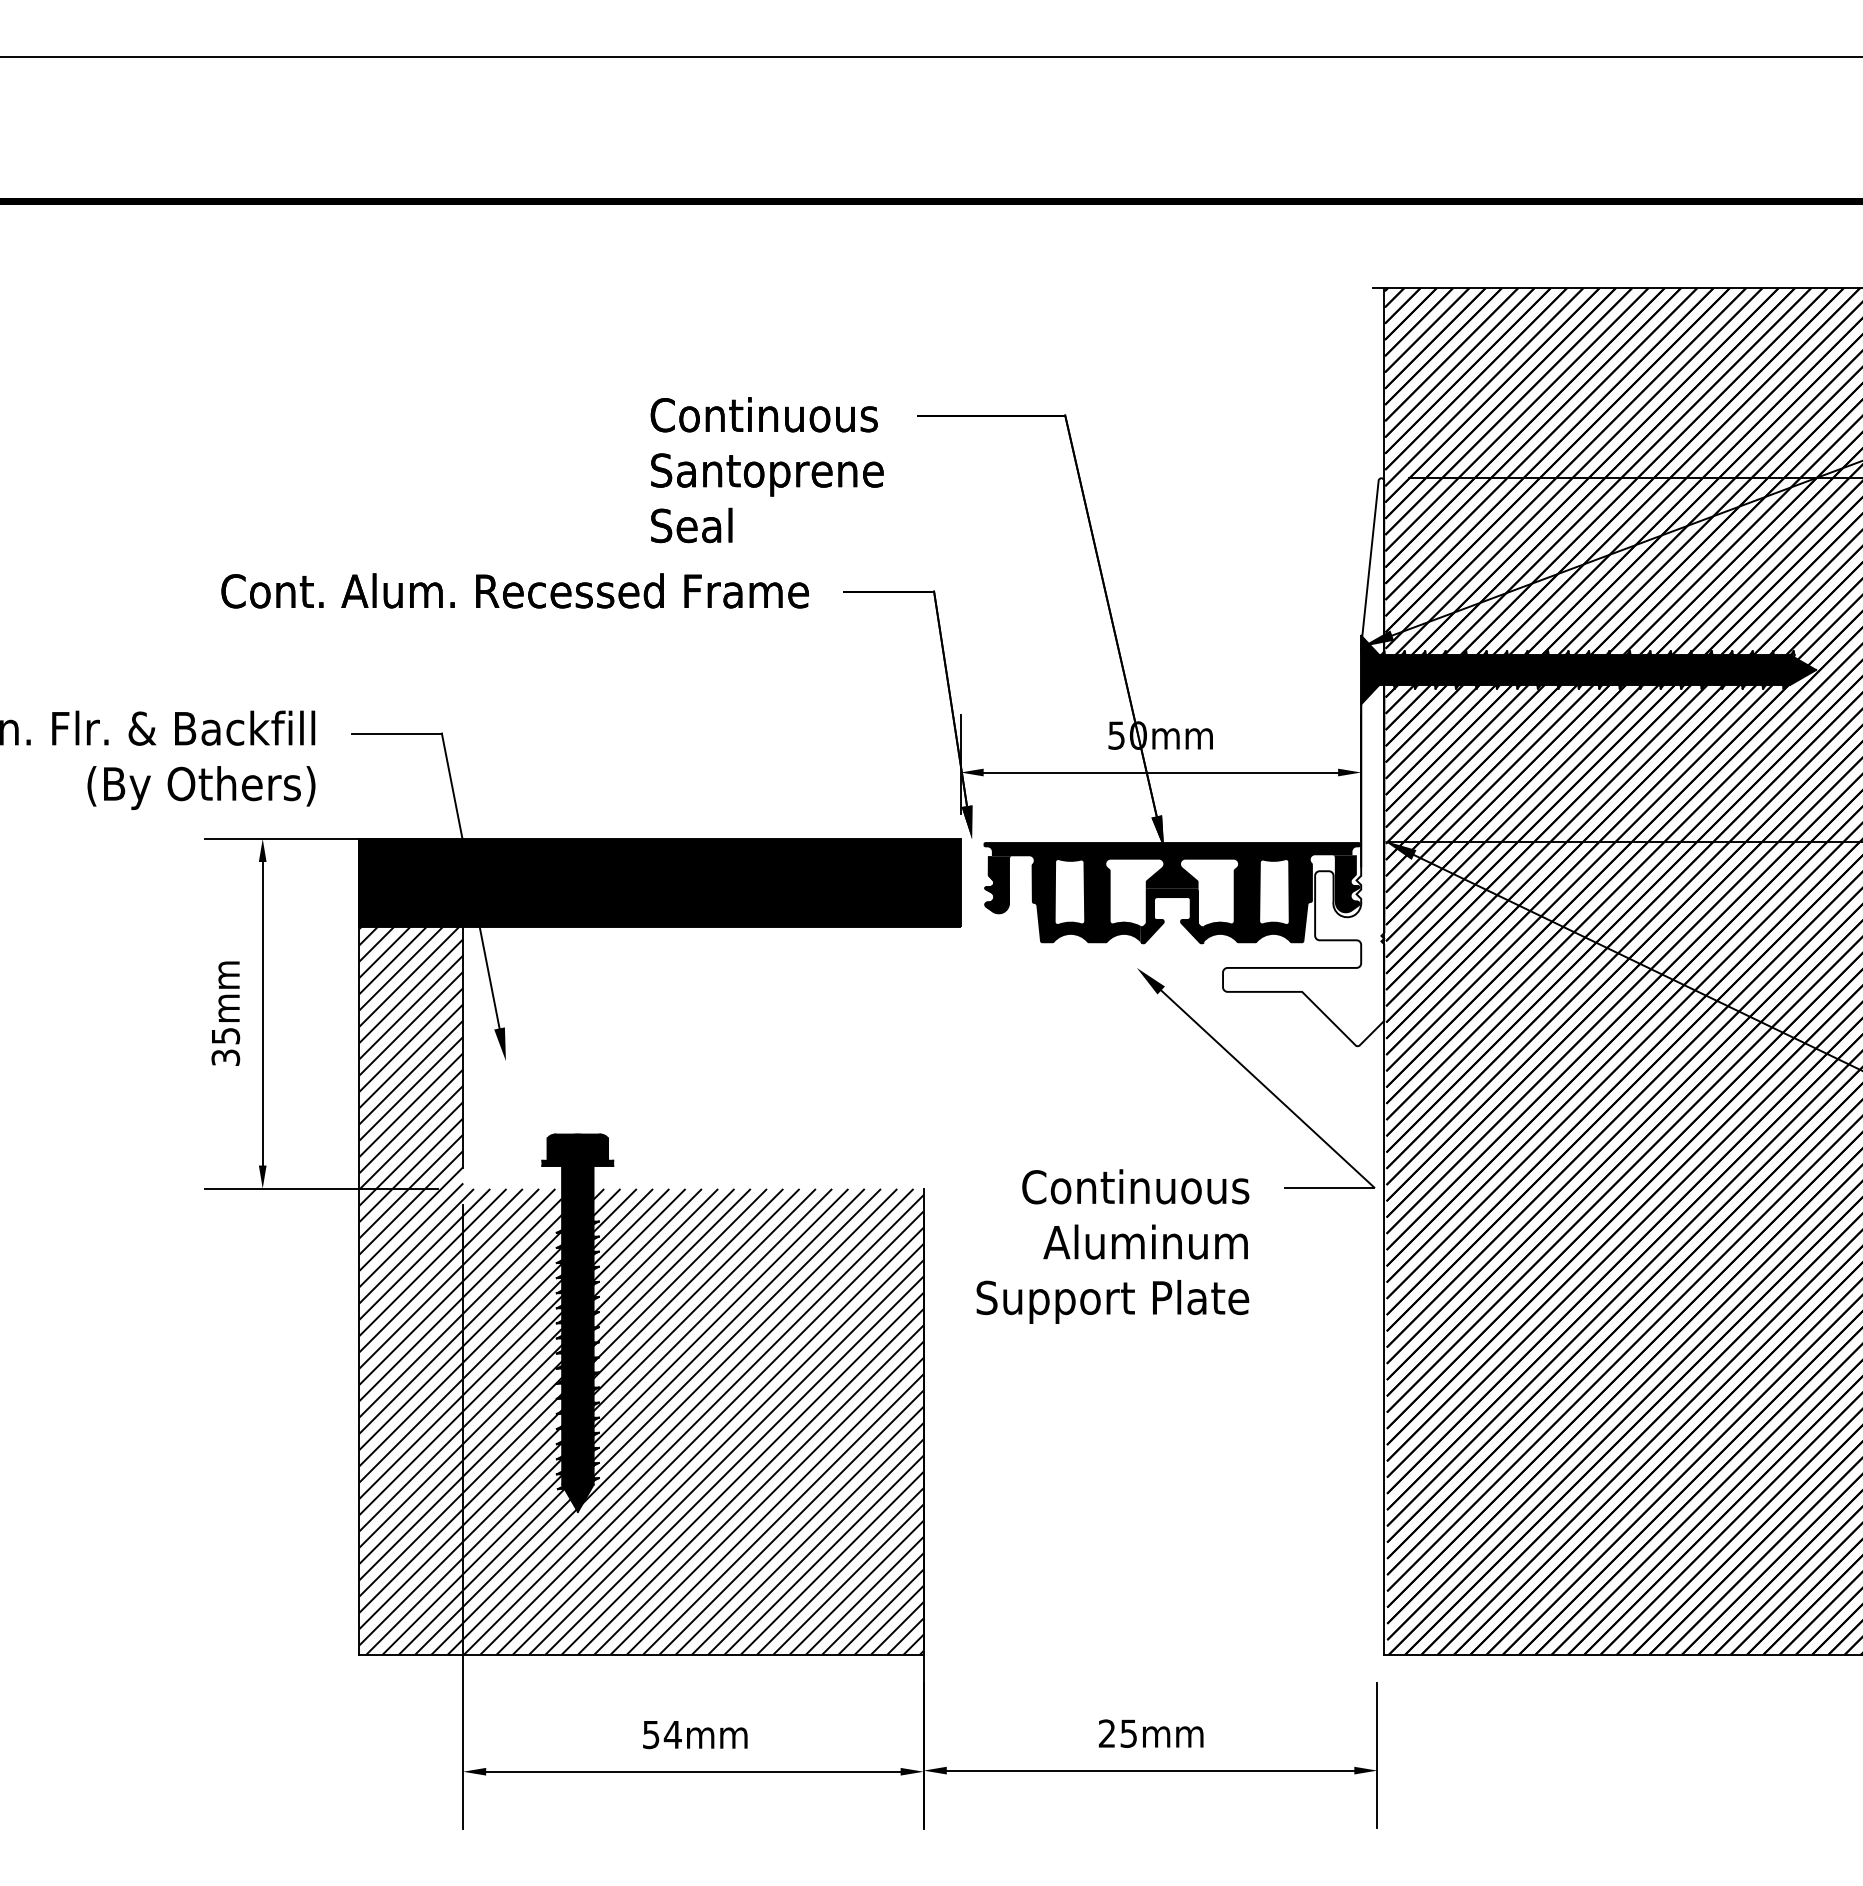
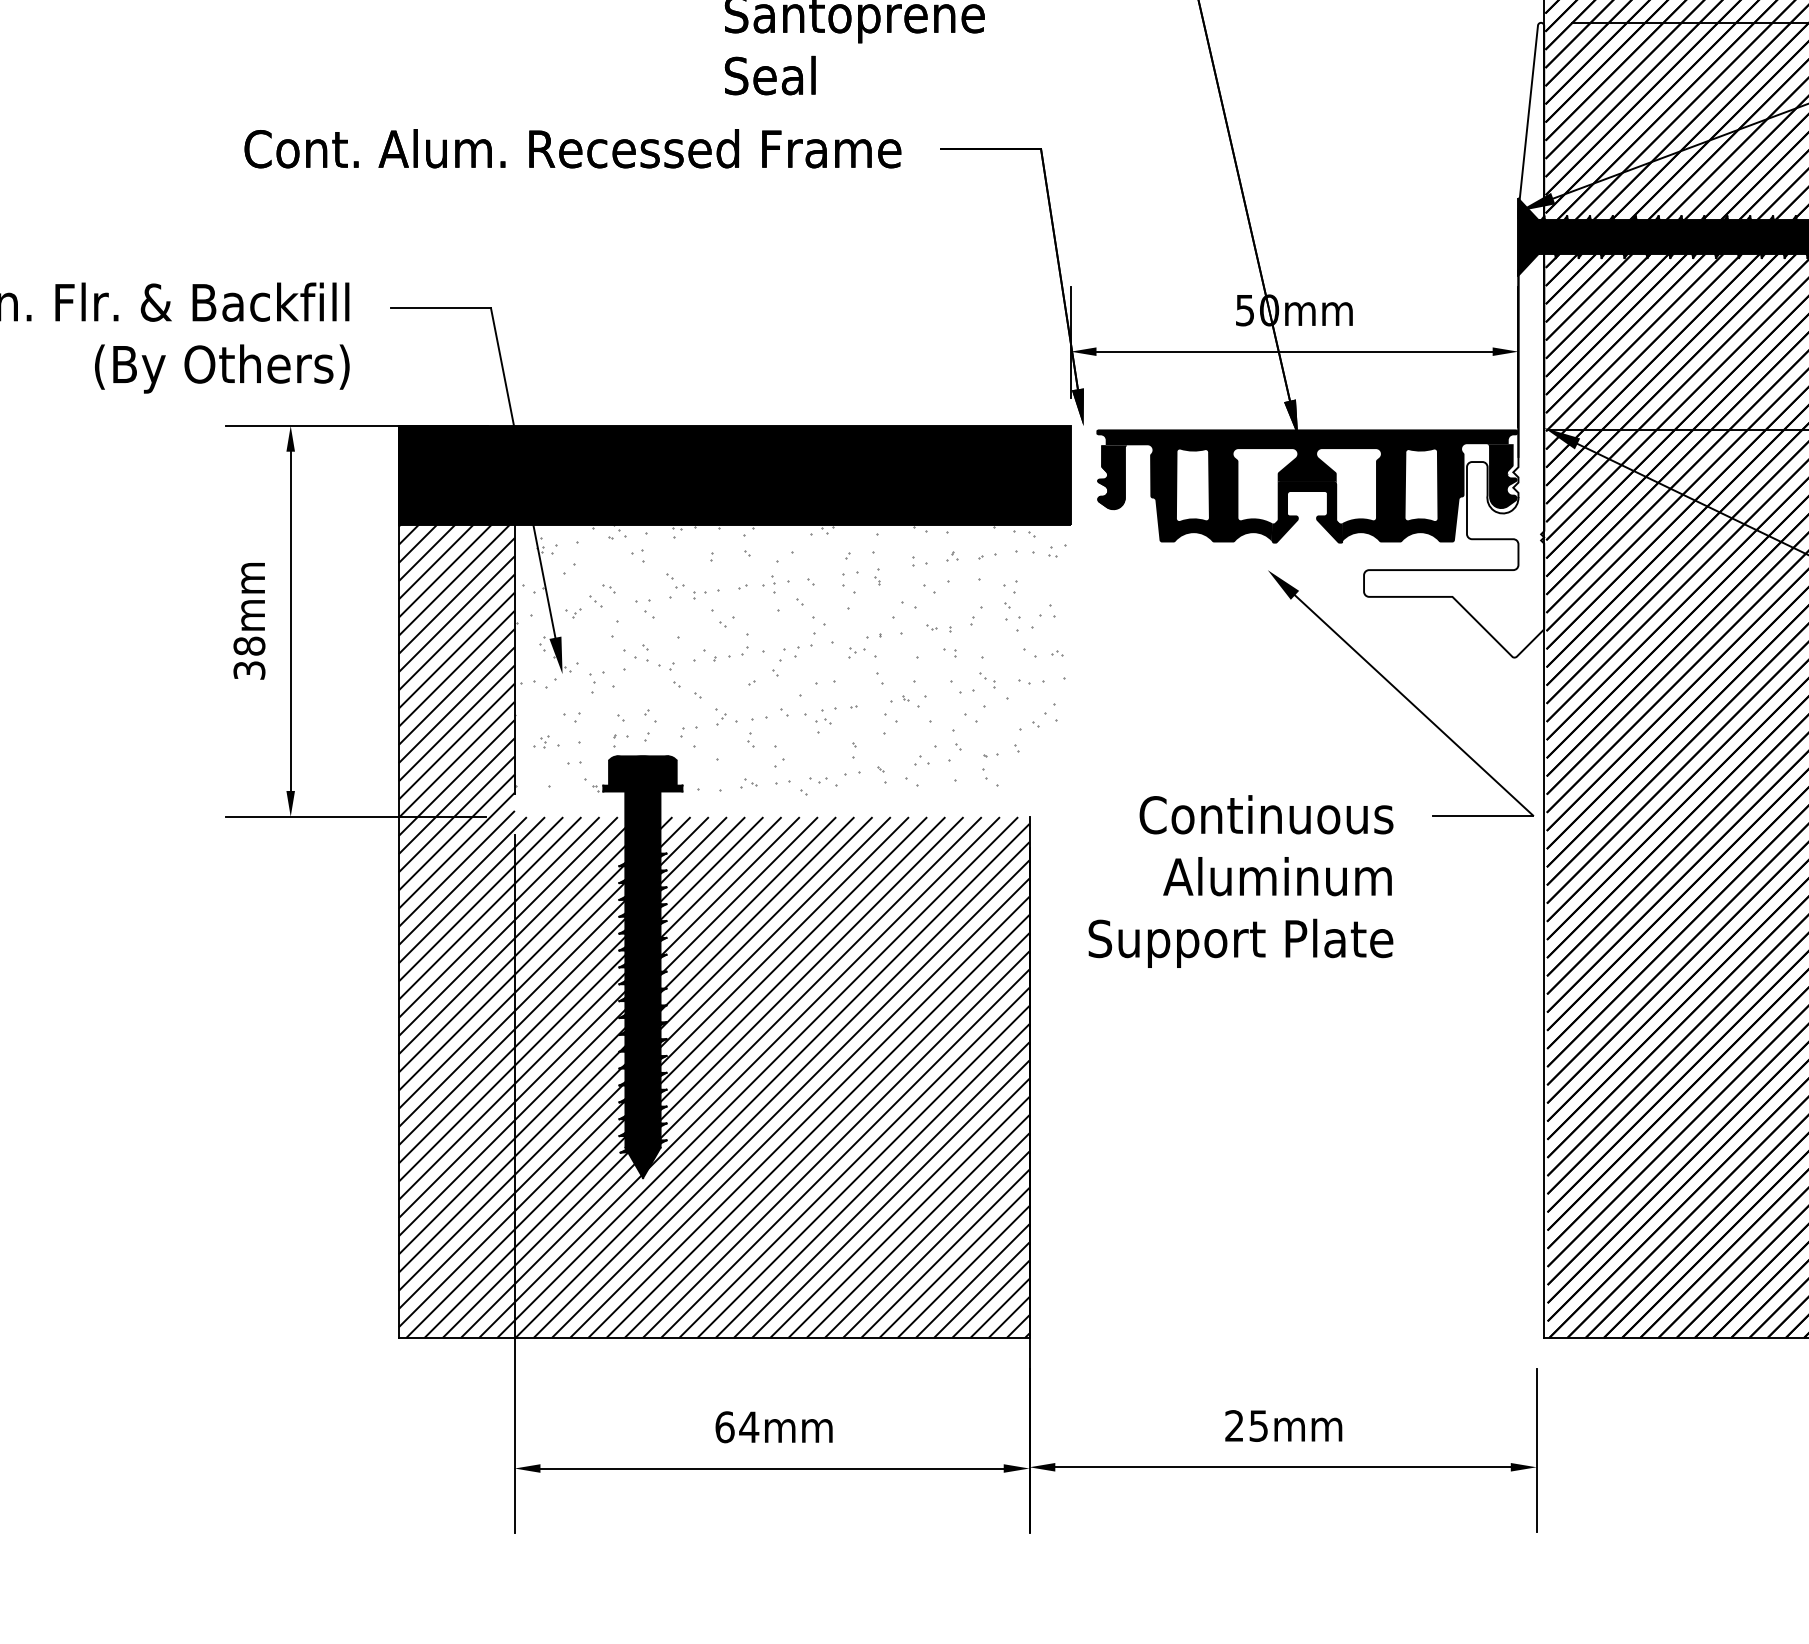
text: (225, 1035) -> (249, 645), 35mm -> 38mm
hatch: (709, 1047) -> (790, 659), added
text: (650, 1734) -> (724, 1426), 54mm -> 64mm

